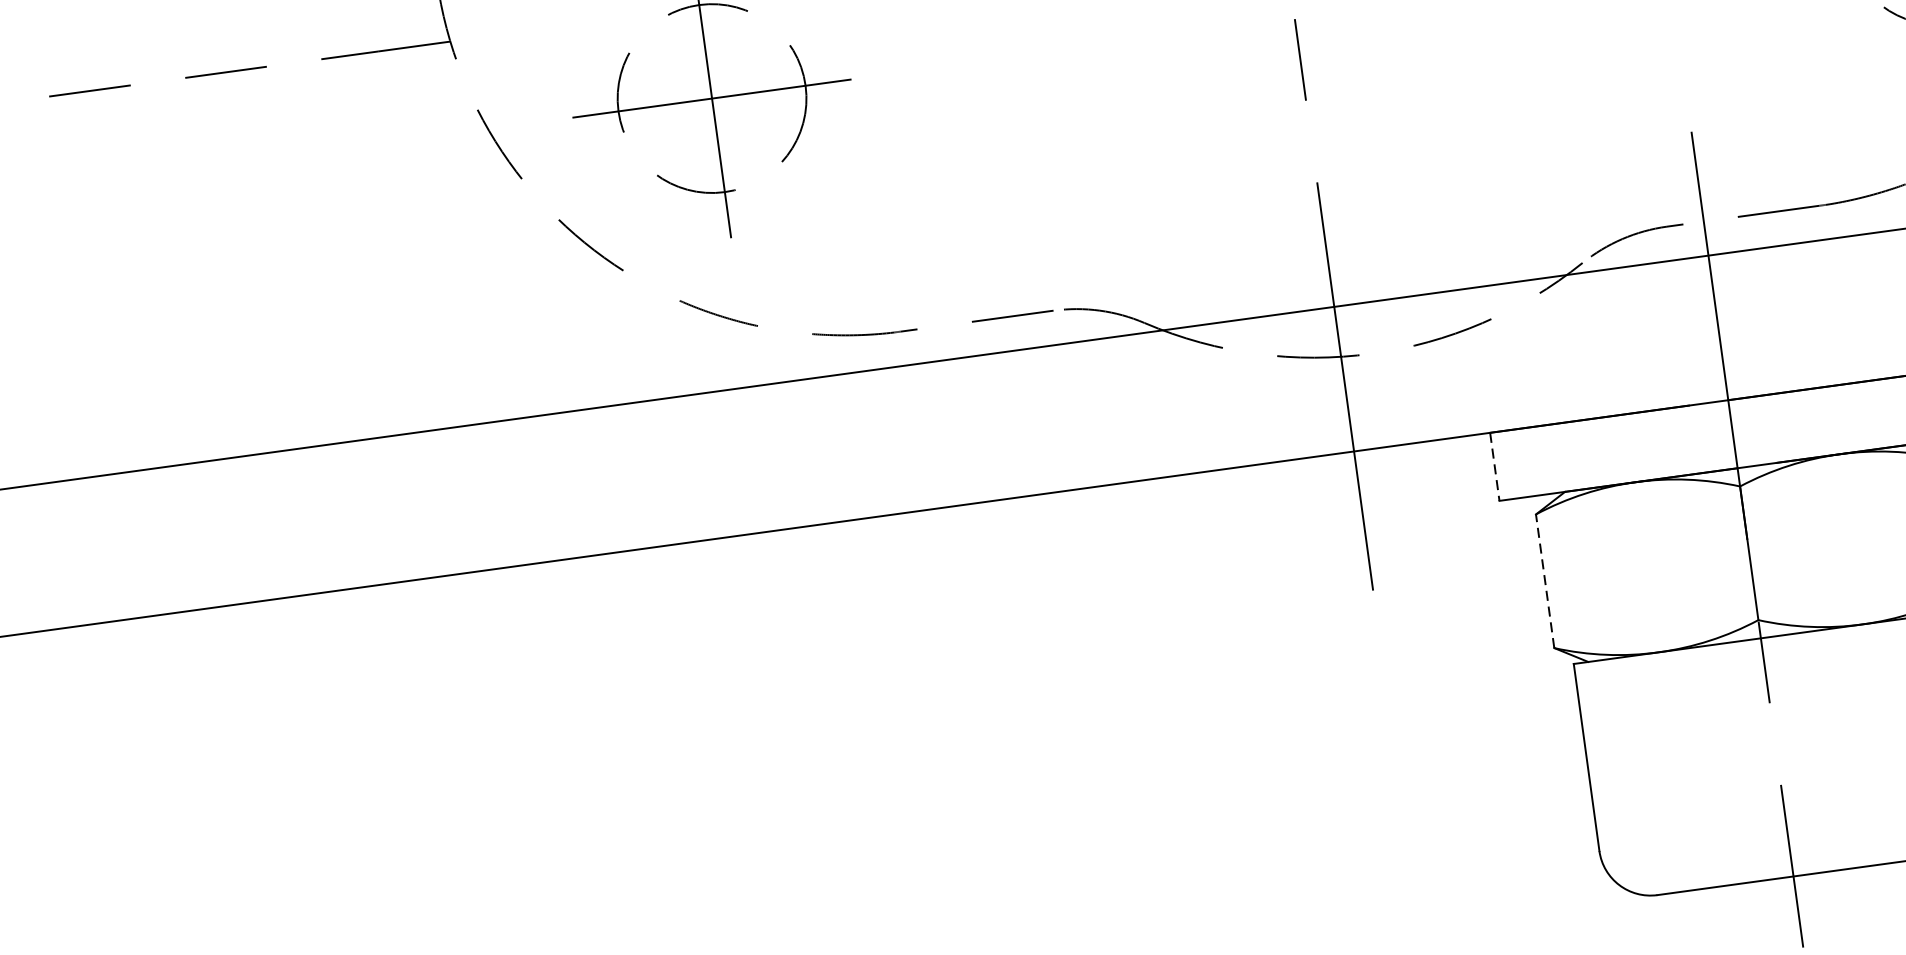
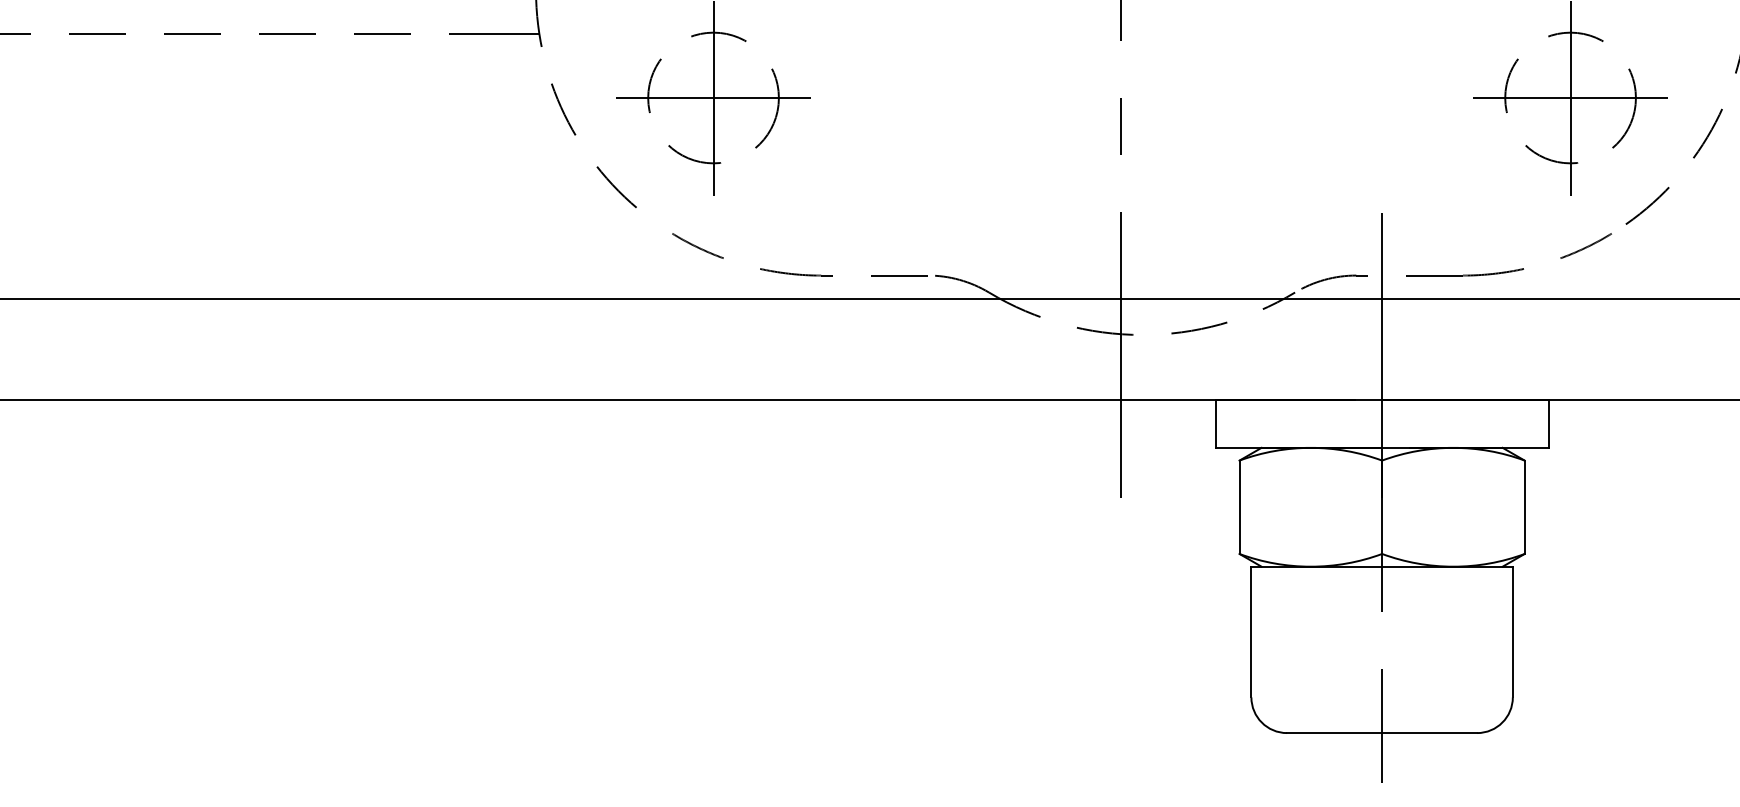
line: (1494, 467) -> (1215, 424), dashed -> solid
line: (1545, 581) -> (1239, 507), dashed -> solid

